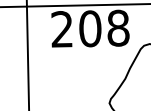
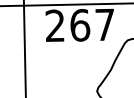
text: (104, 27) -> (92, 24), 208 -> 267

